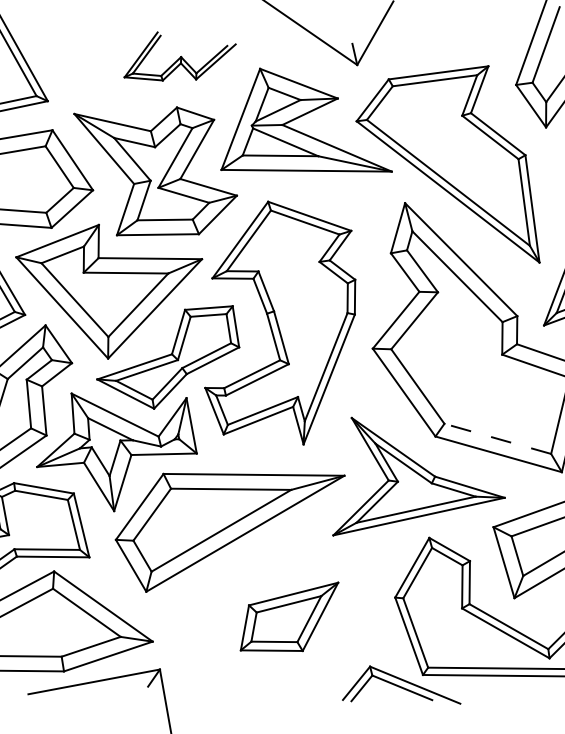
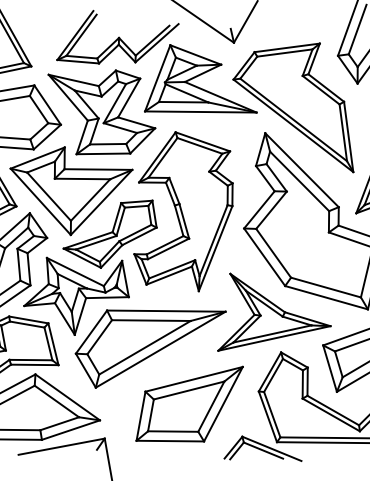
part: (179, 55) -> (117, 36), size x1.67
line: (497, 438) -> (325, 287), dashed -> solid
part: (289, 615) -> (189, 403), size x1.67

